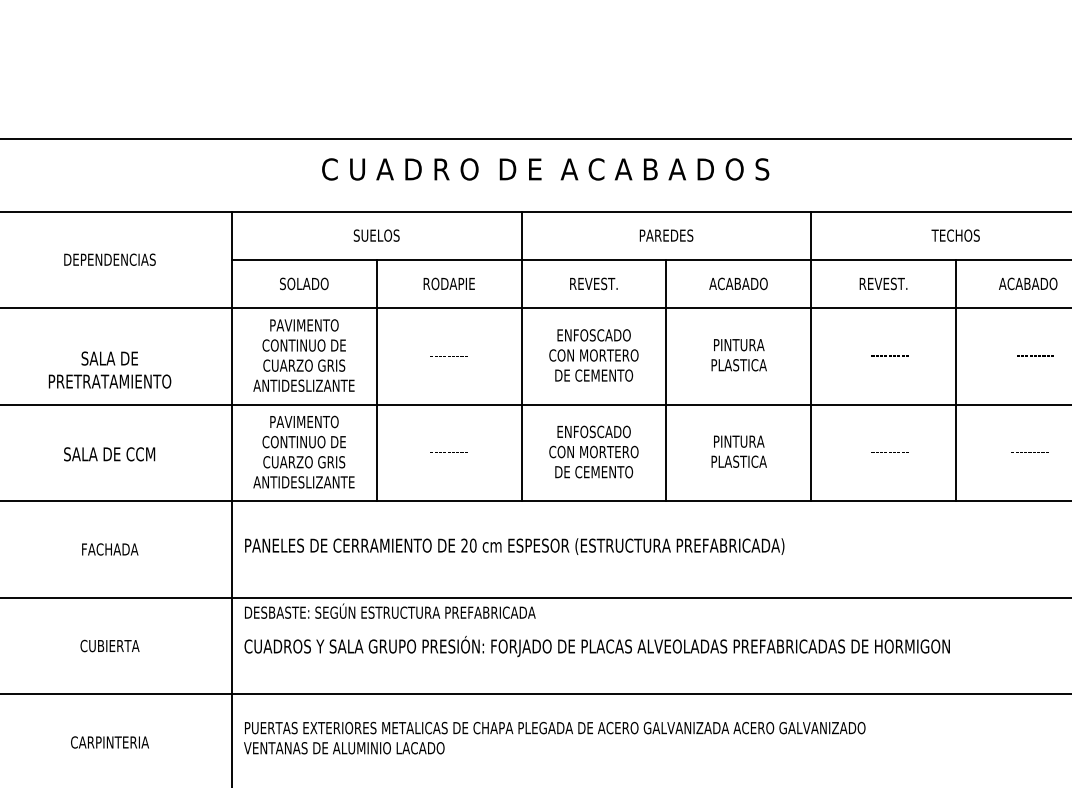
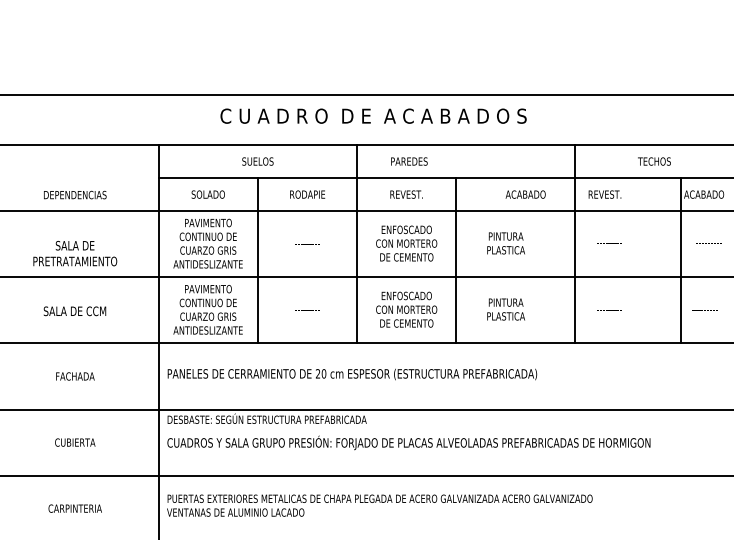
text: (666, 235) -> (409, 161), moved
text: (110, 258) -> (75, 194), moved
text: (738, 283) -> (525, 194), moved
line: (811, 356) -> (575, 244), moved
line: (955, 380) -> (680, 260), moved

